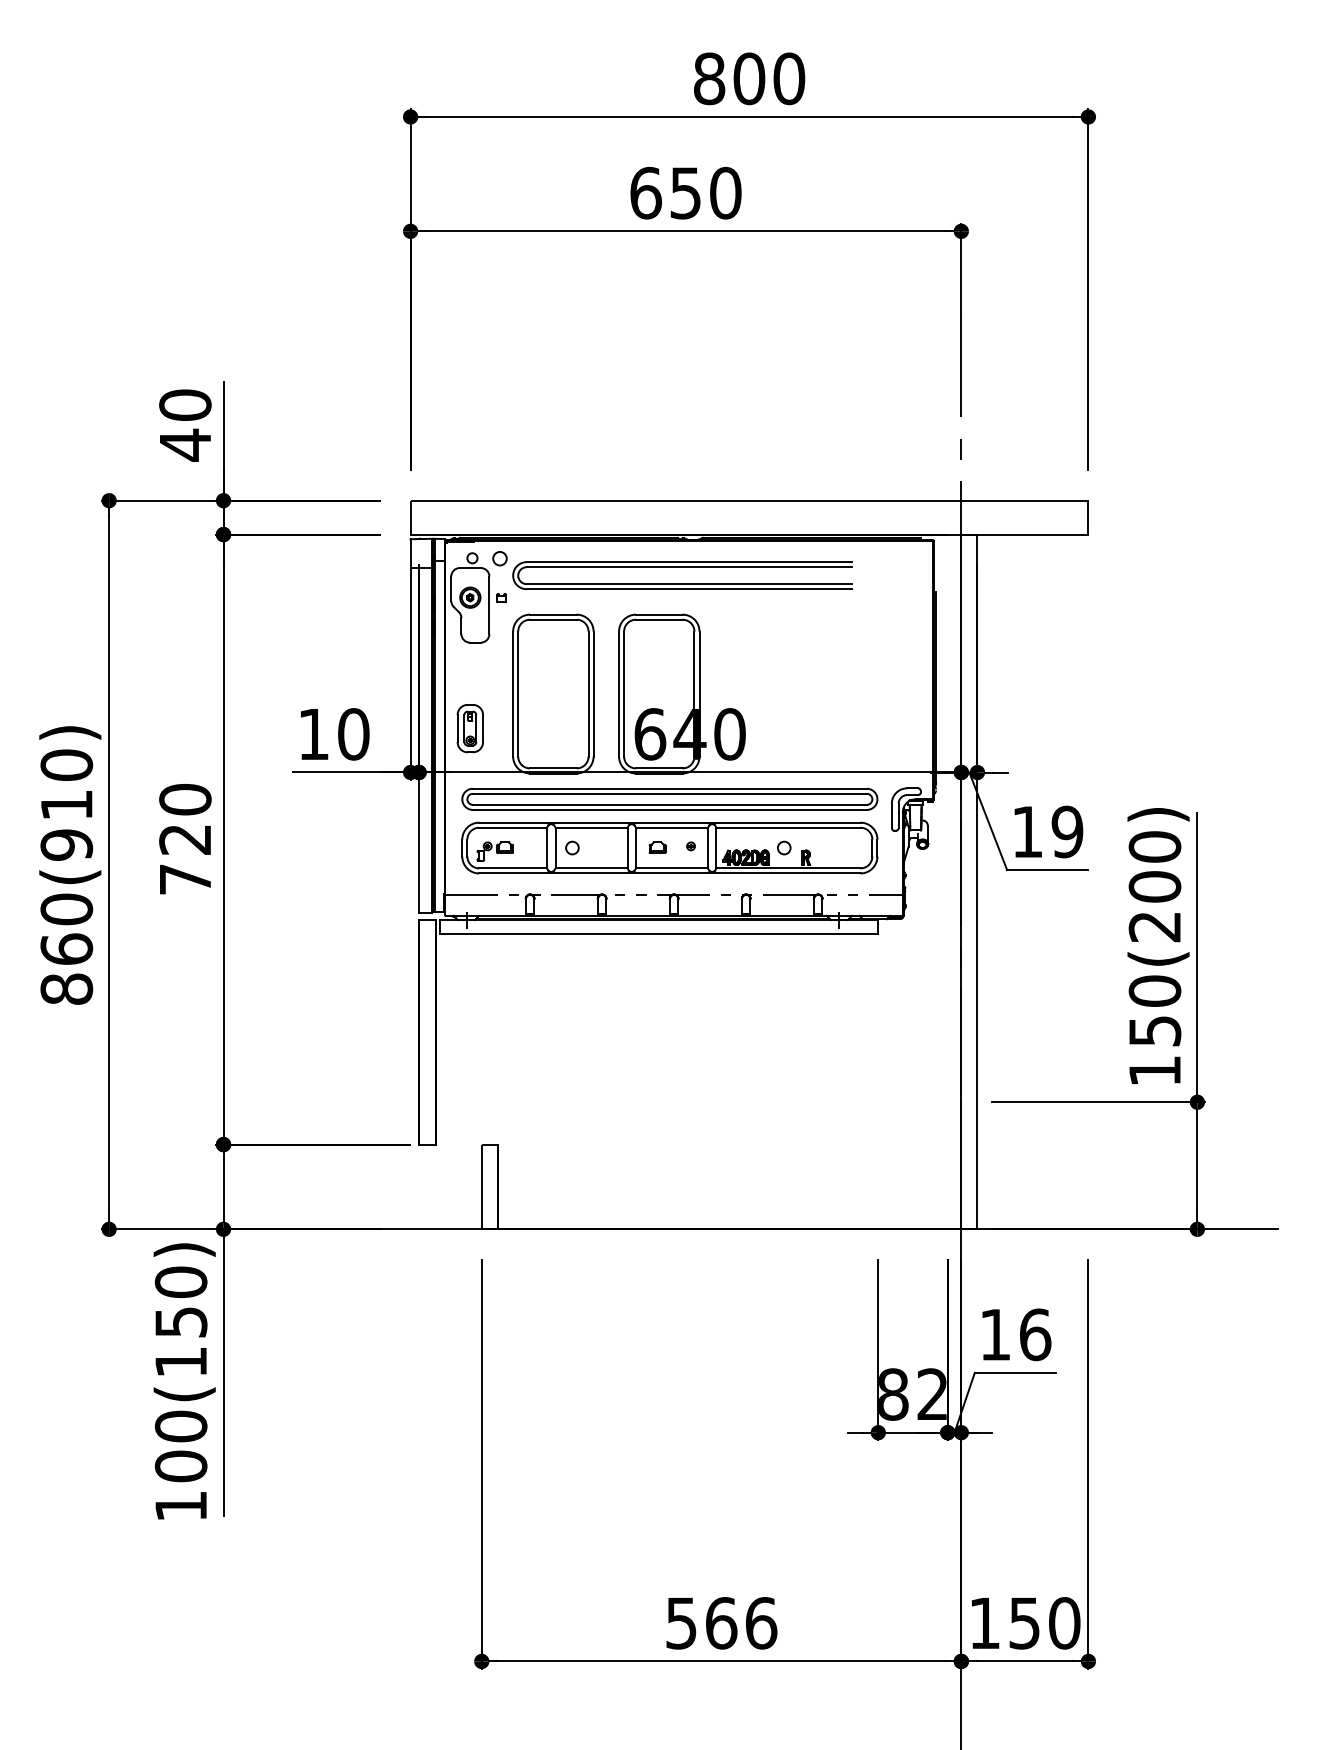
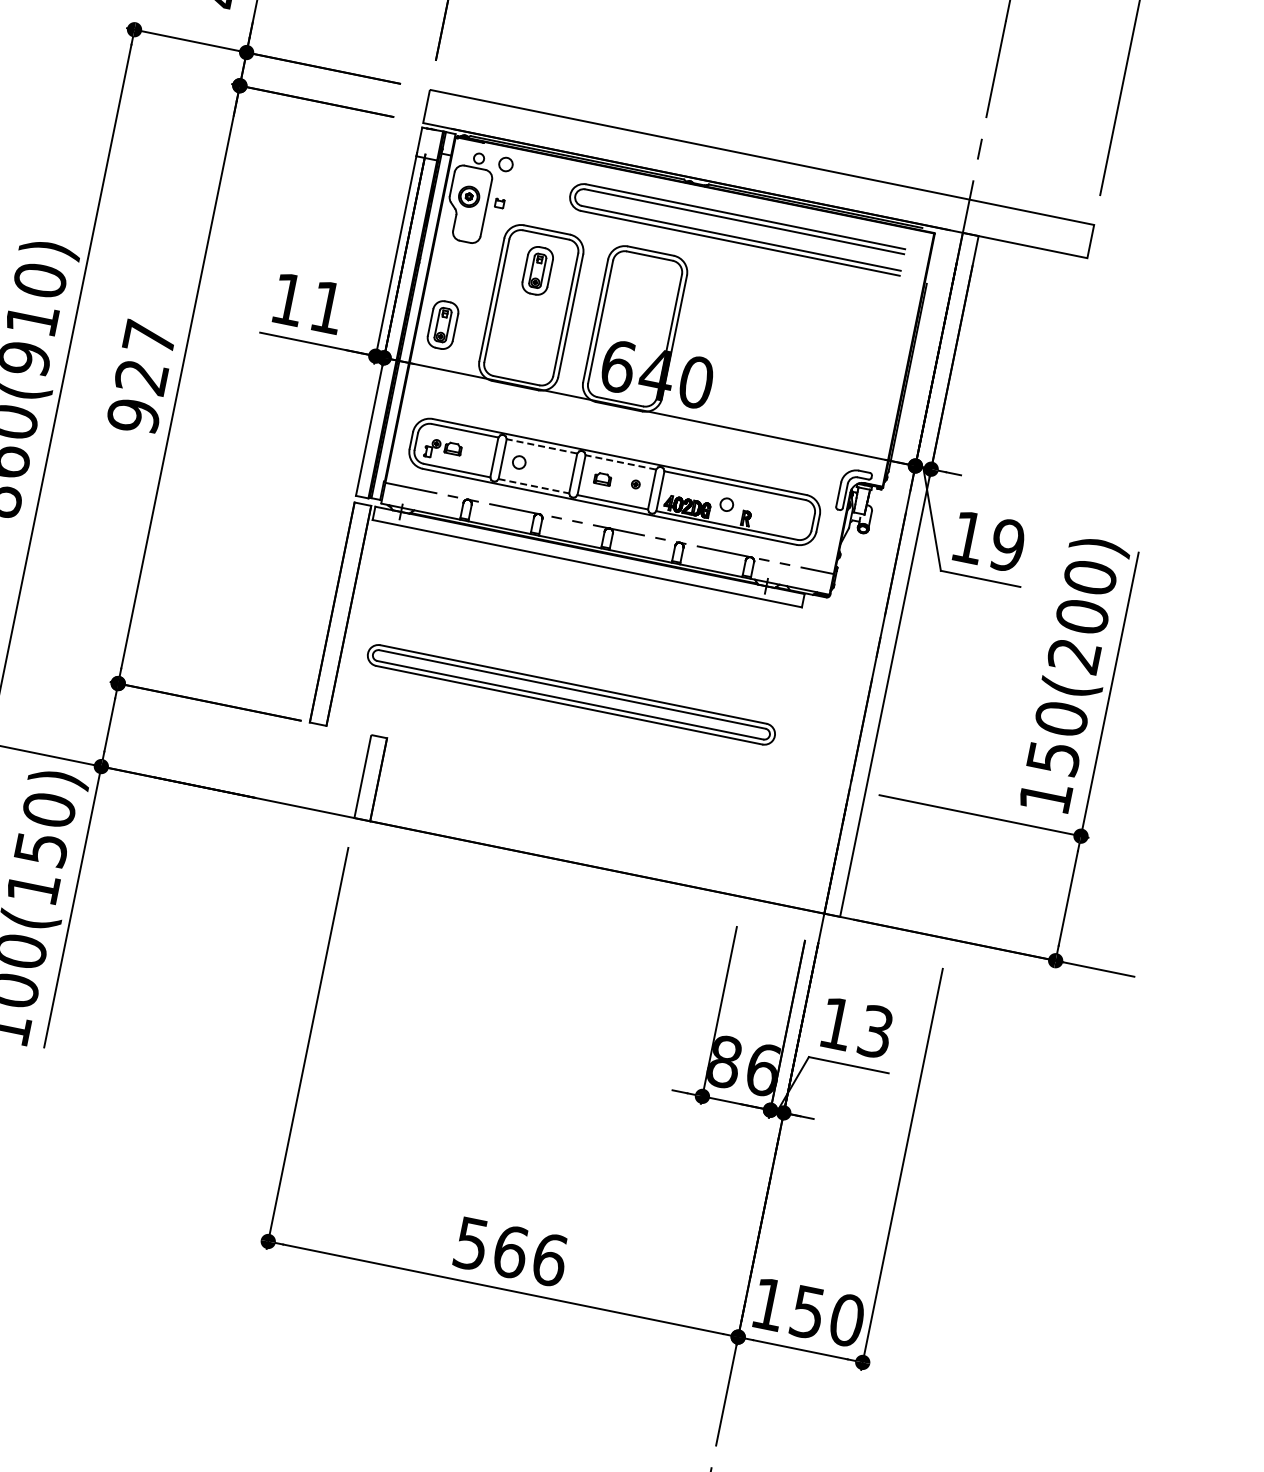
part: (682, 567) -> (737, 220), moved
part: (551, 656) -> (536, 270), added
text: (353, 734) -> (327, 307), 10 -> 11
part: (669, 798) -> (571, 693), moved
line: (591, 827) -> (542, 446), solid -> dashed
line: (671, 827) -> (620, 462), solid -> dashed
text: (185, 839) -> (141, 376), 720 -> 927
line: (592, 868) -> (534, 486), solid -> dashed
text: (1035, 1334) -> (876, 1031), 16 -> 13
text: (931, 1394) -> (762, 1069), 82 -> 86

